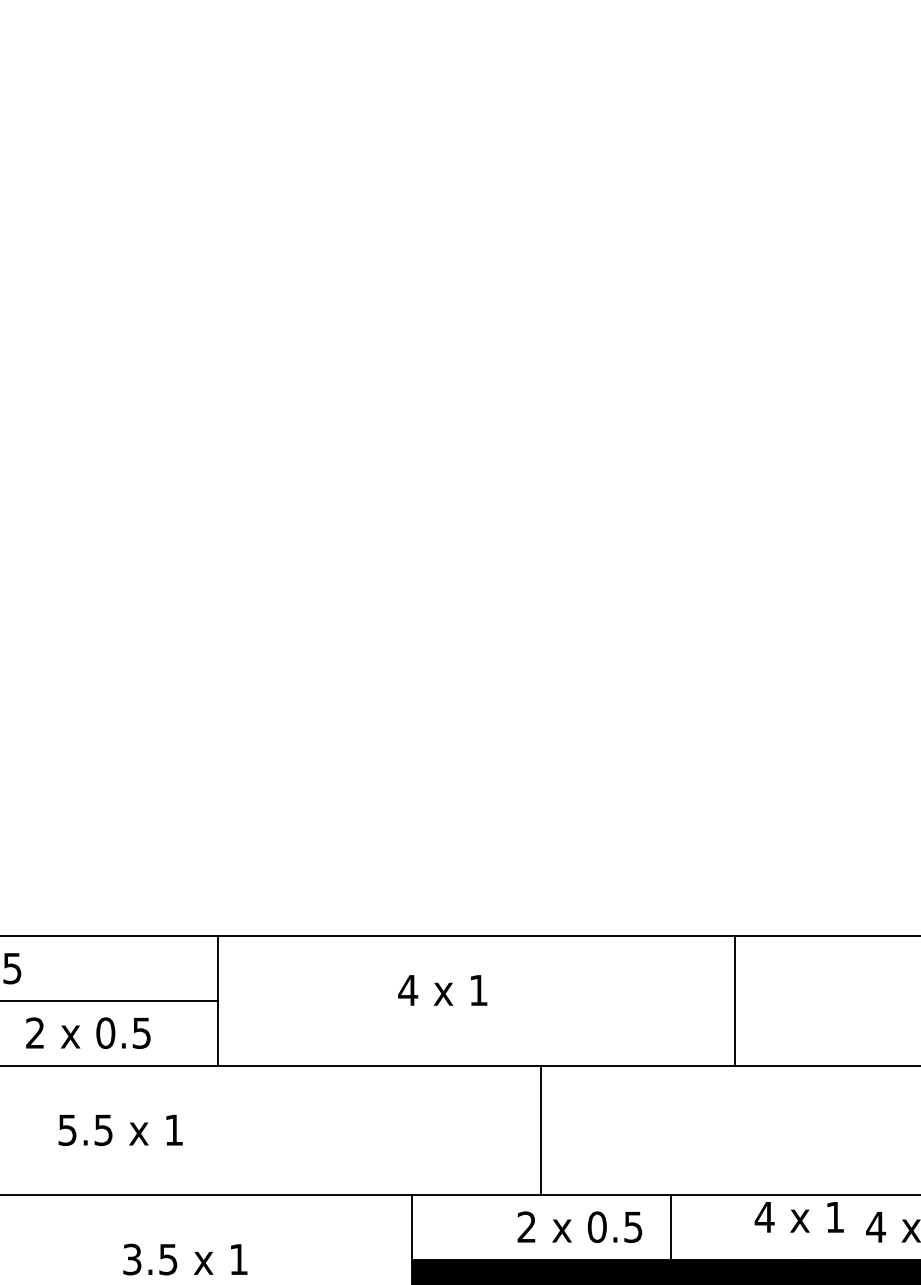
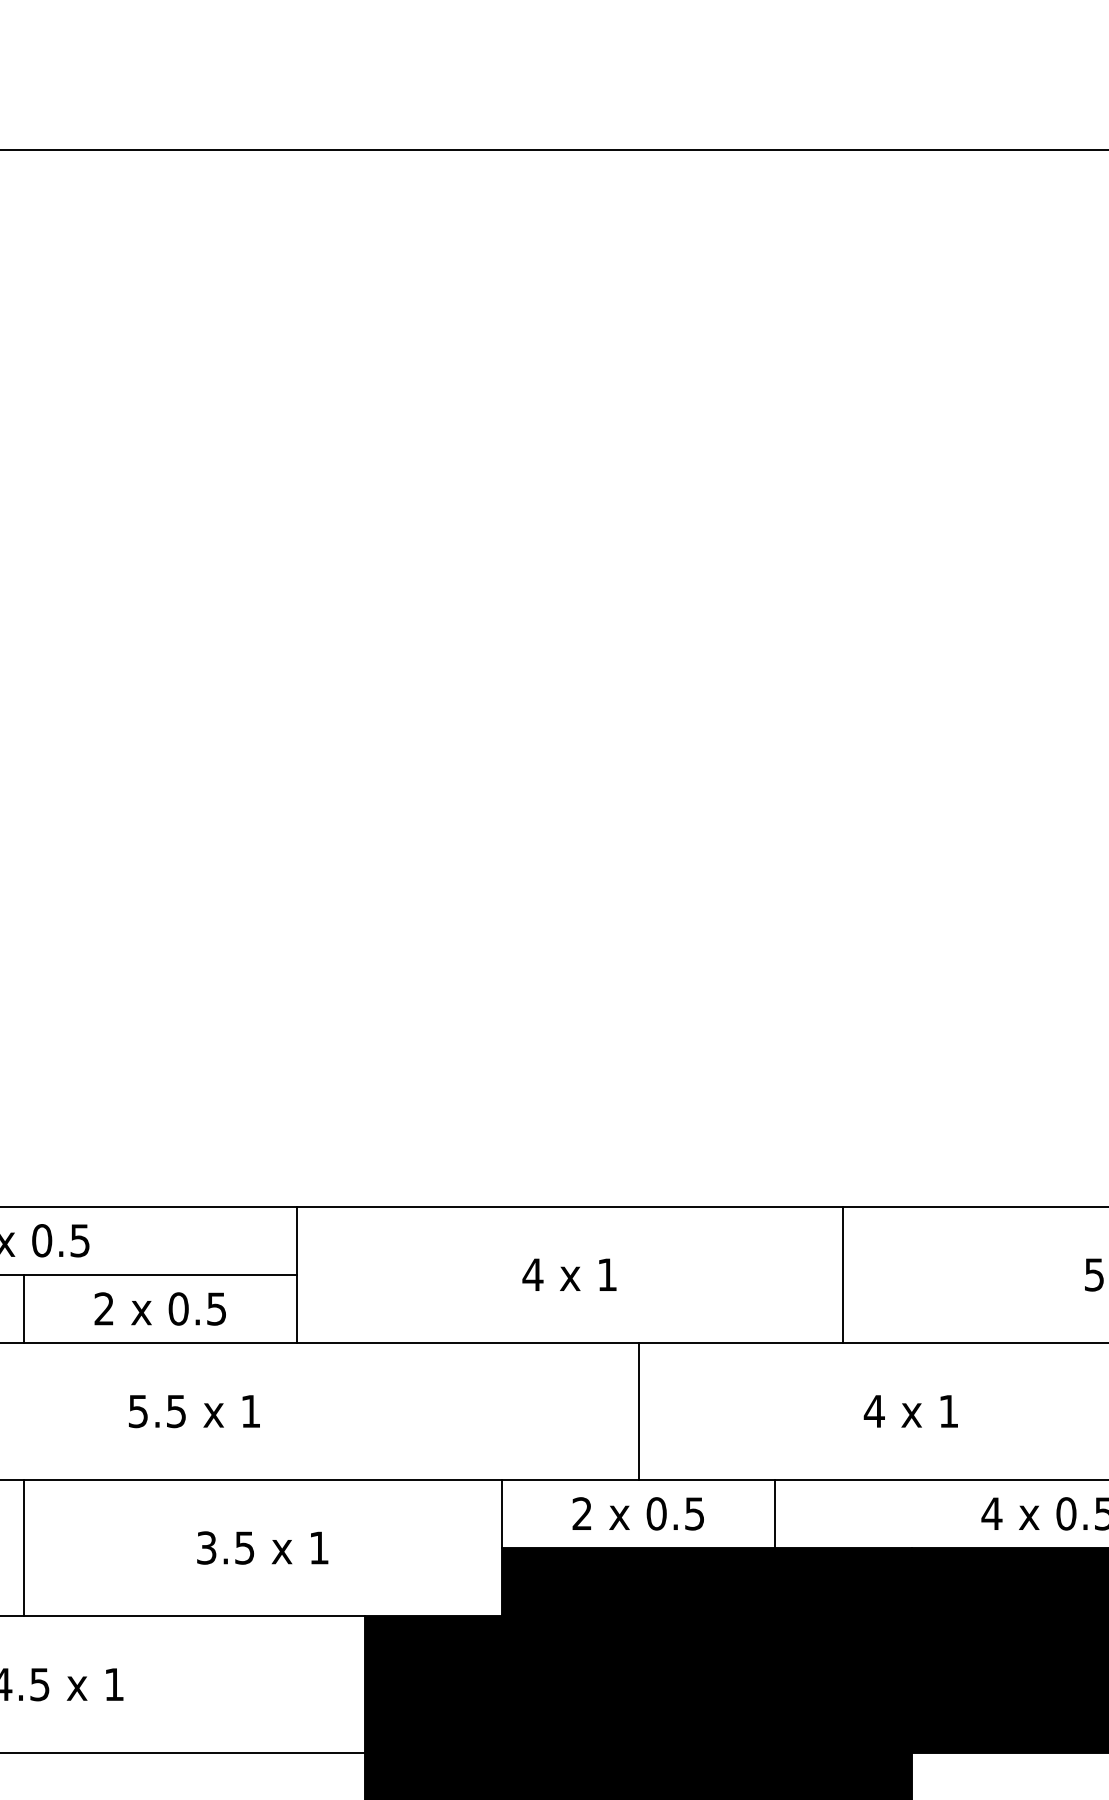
text: (442, 990) -> (569, 1274), moved
text: (798, 1217) -> (910, 1411), moved
text: (579, 1226) -> (637, 1513), moved

